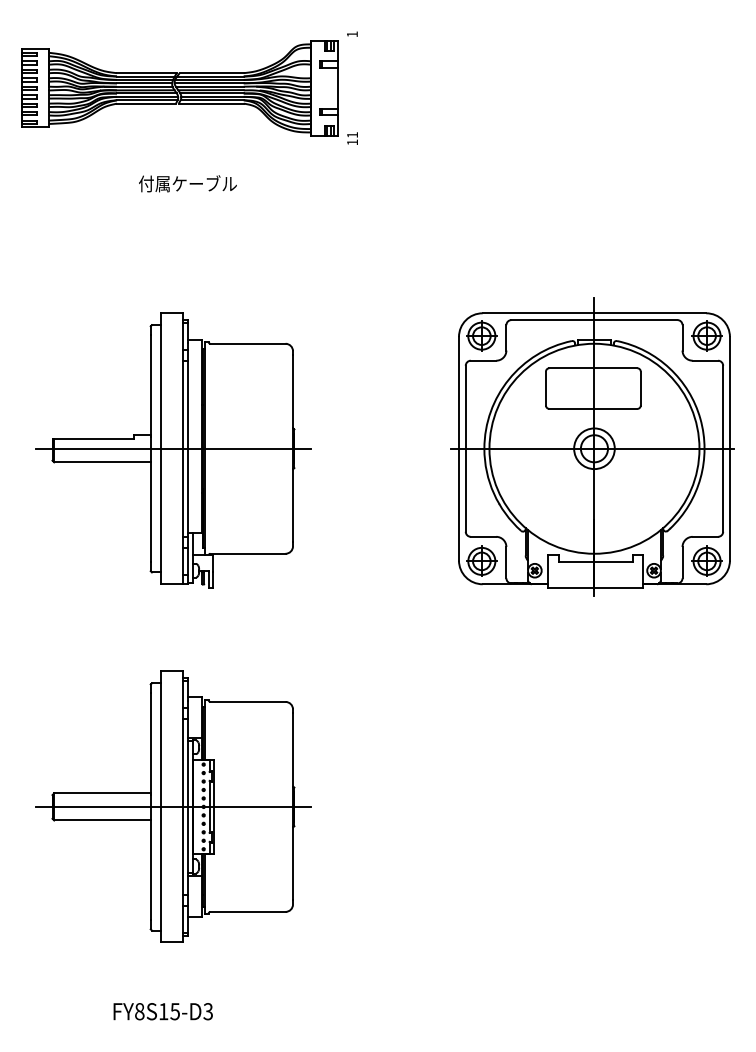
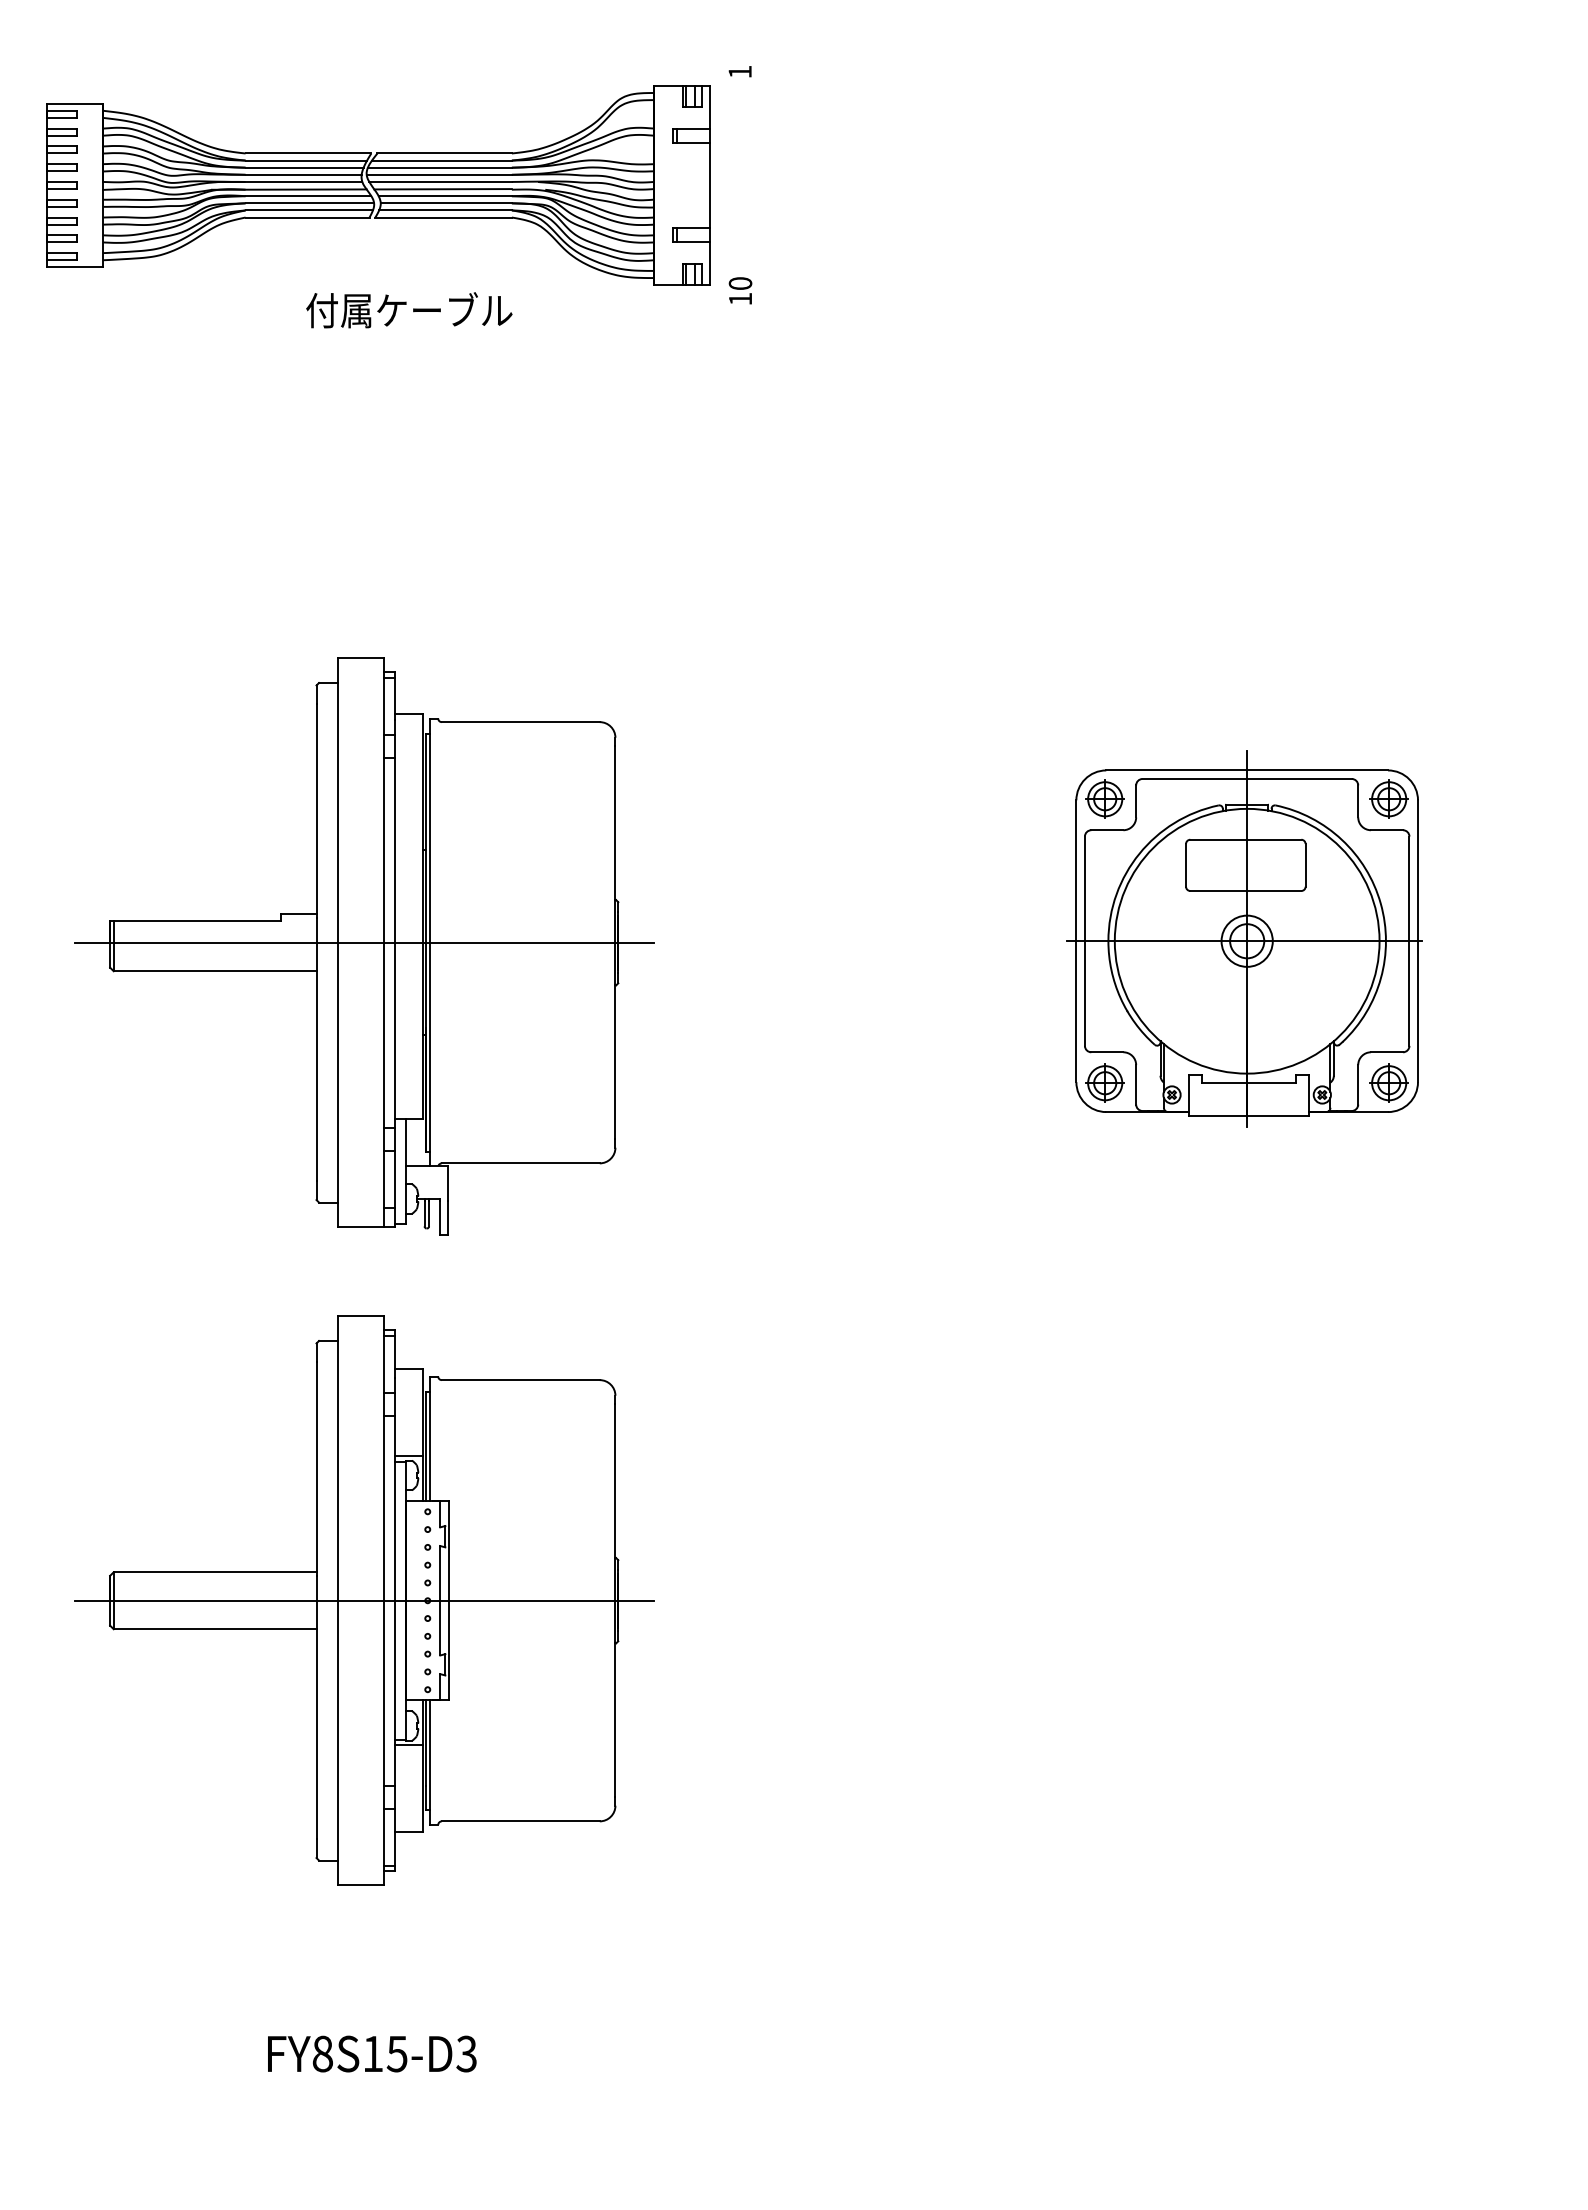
text: (352, 134) -> (740, 282), 11 -> 10
text: (187, 183) -> (408, 309), moved
part: (592, 446) -> (1244, 937), size x0.6
part: (173, 806) -> (364, 1599), moved
text: (162, 1011) -> (370, 2053), moved

